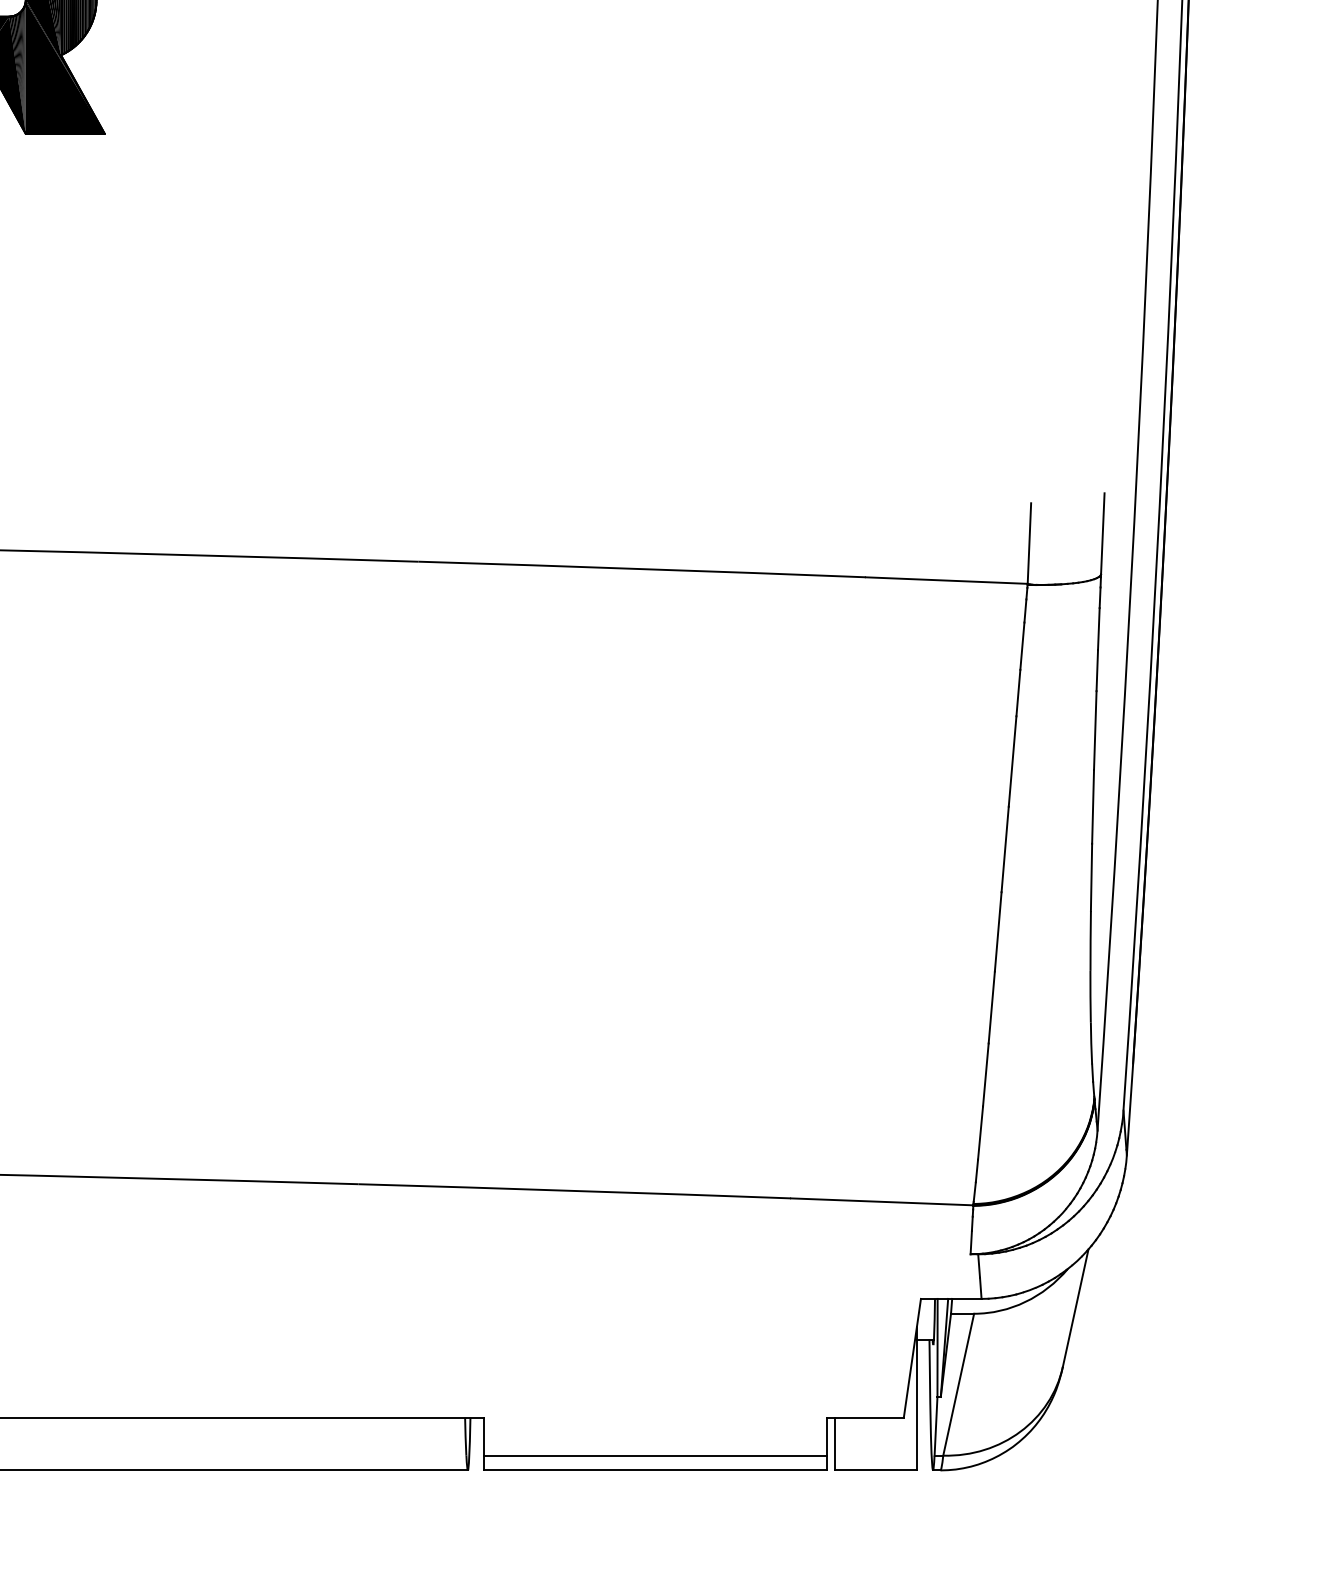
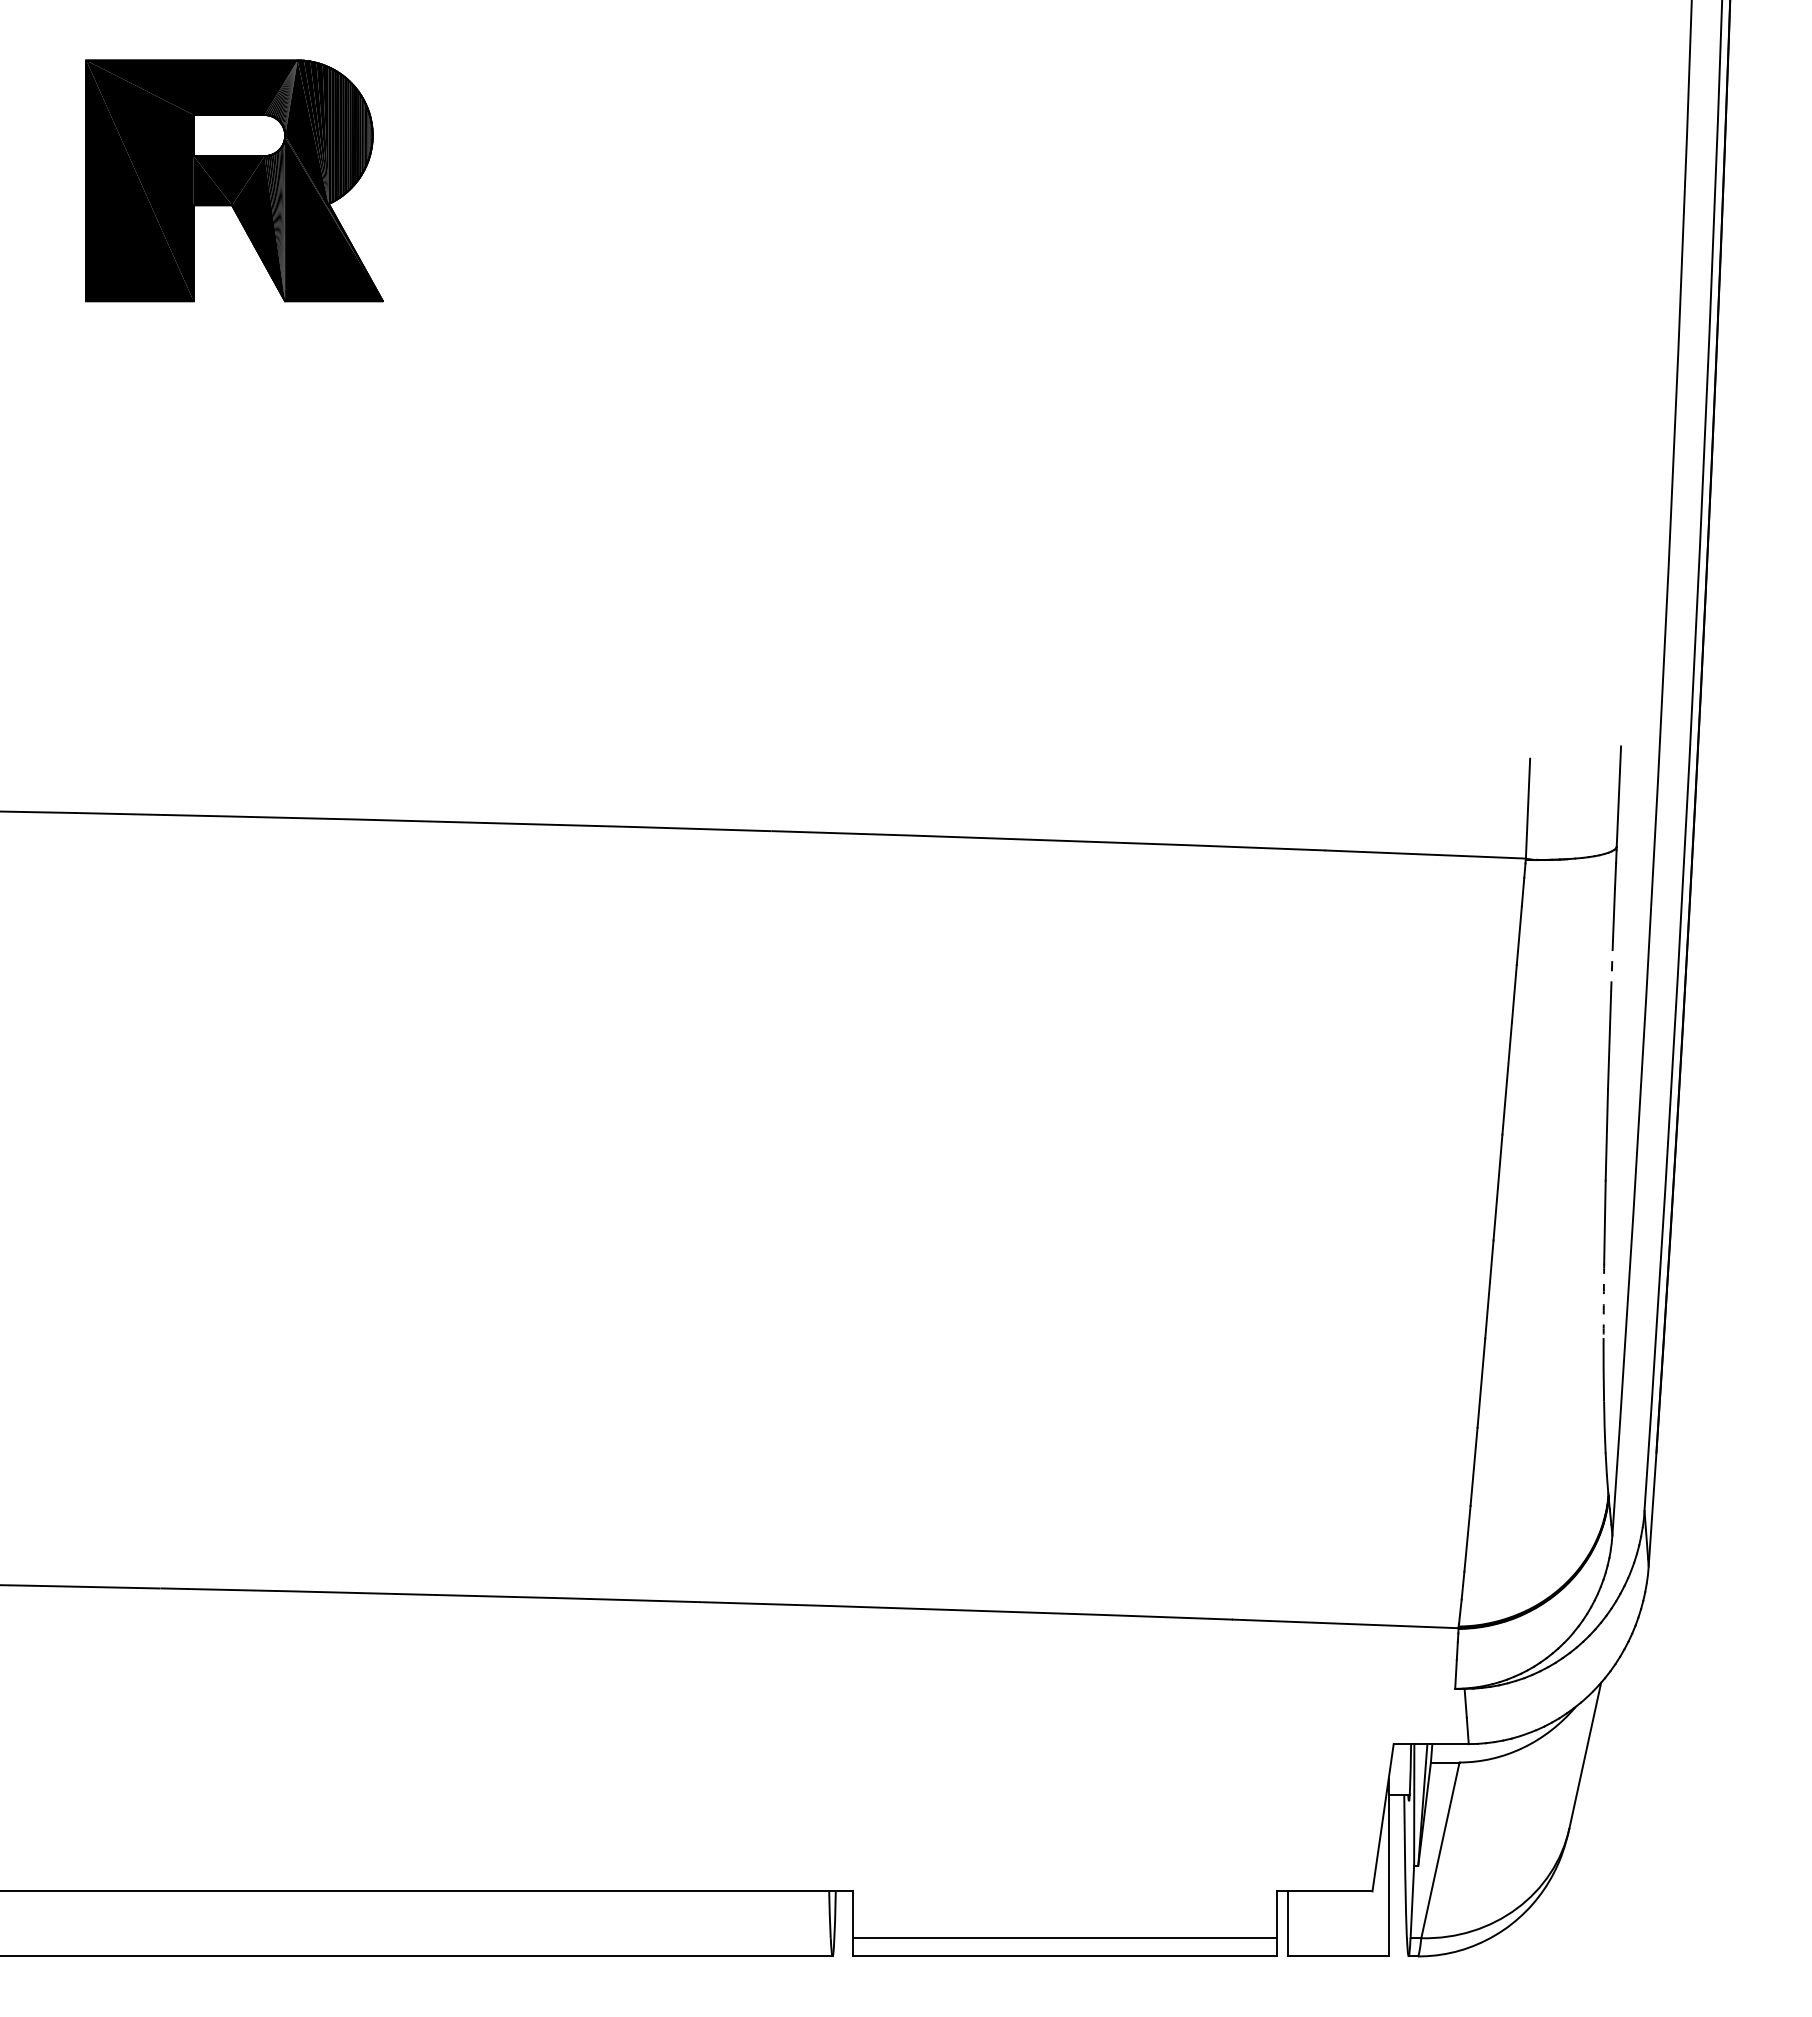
line: (1097, 670) -> (1612, 965), solid -> dashed
arc: (1090, 940) -> (1603, 1300), solid -> dashed

